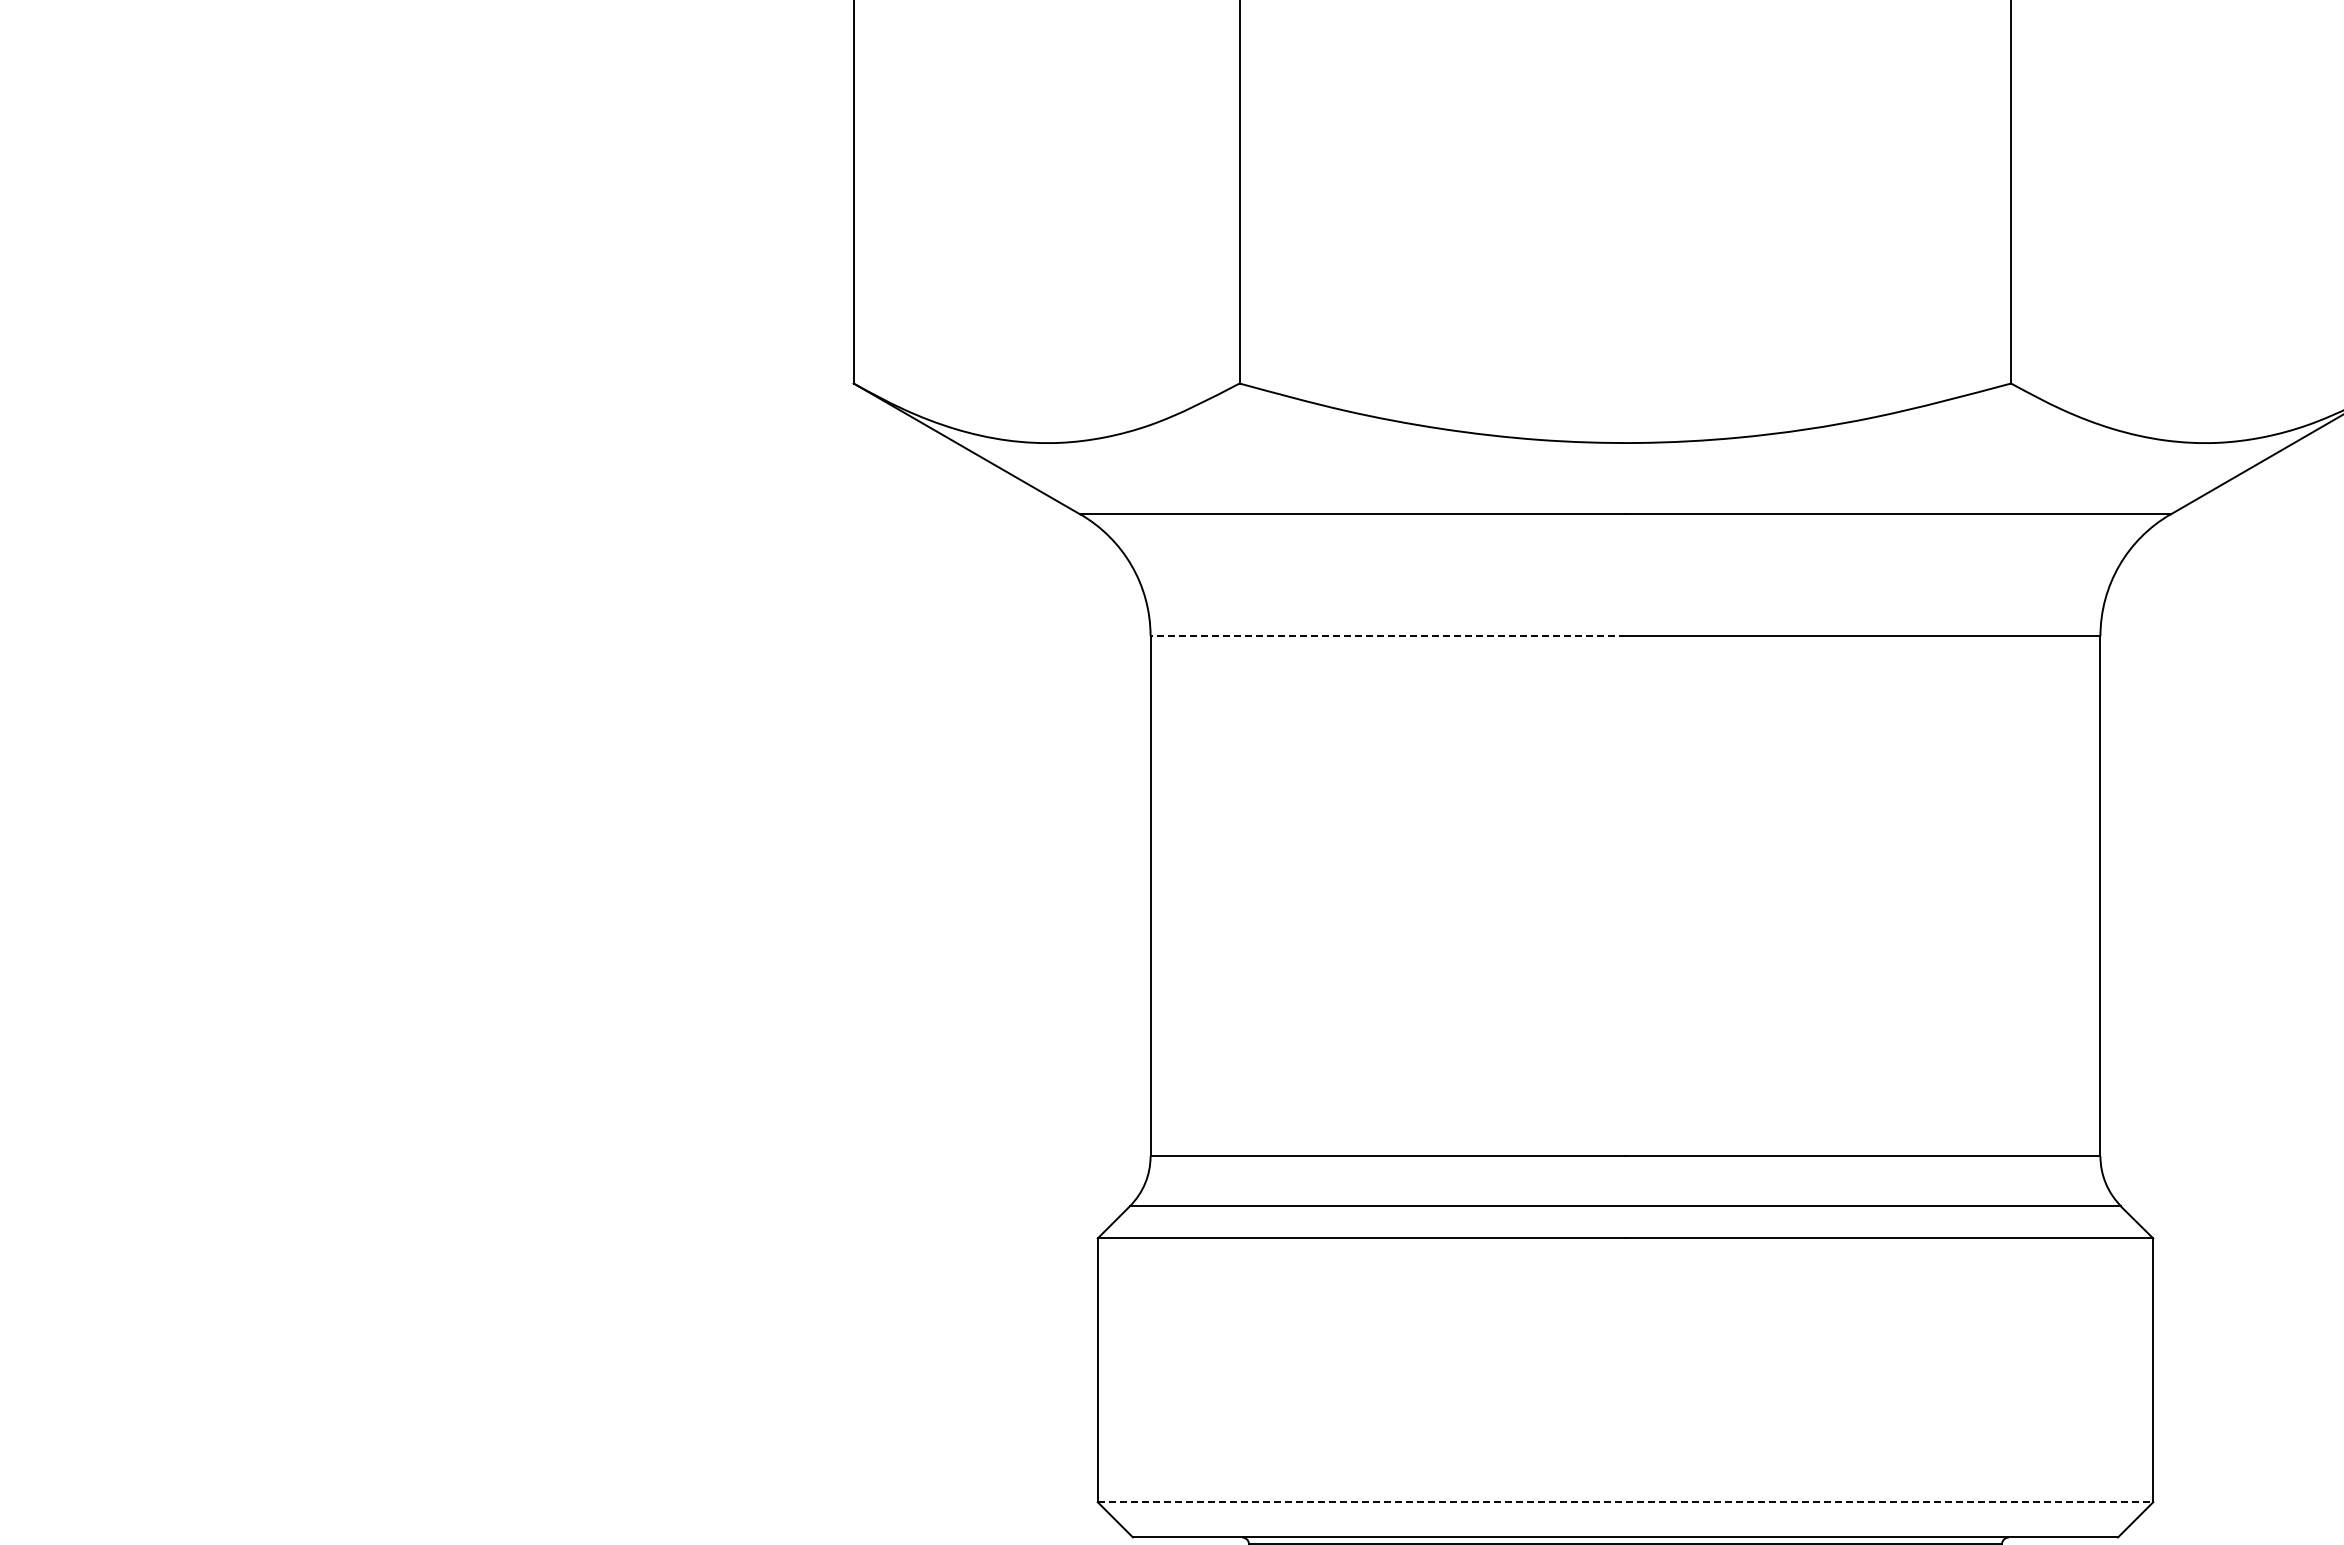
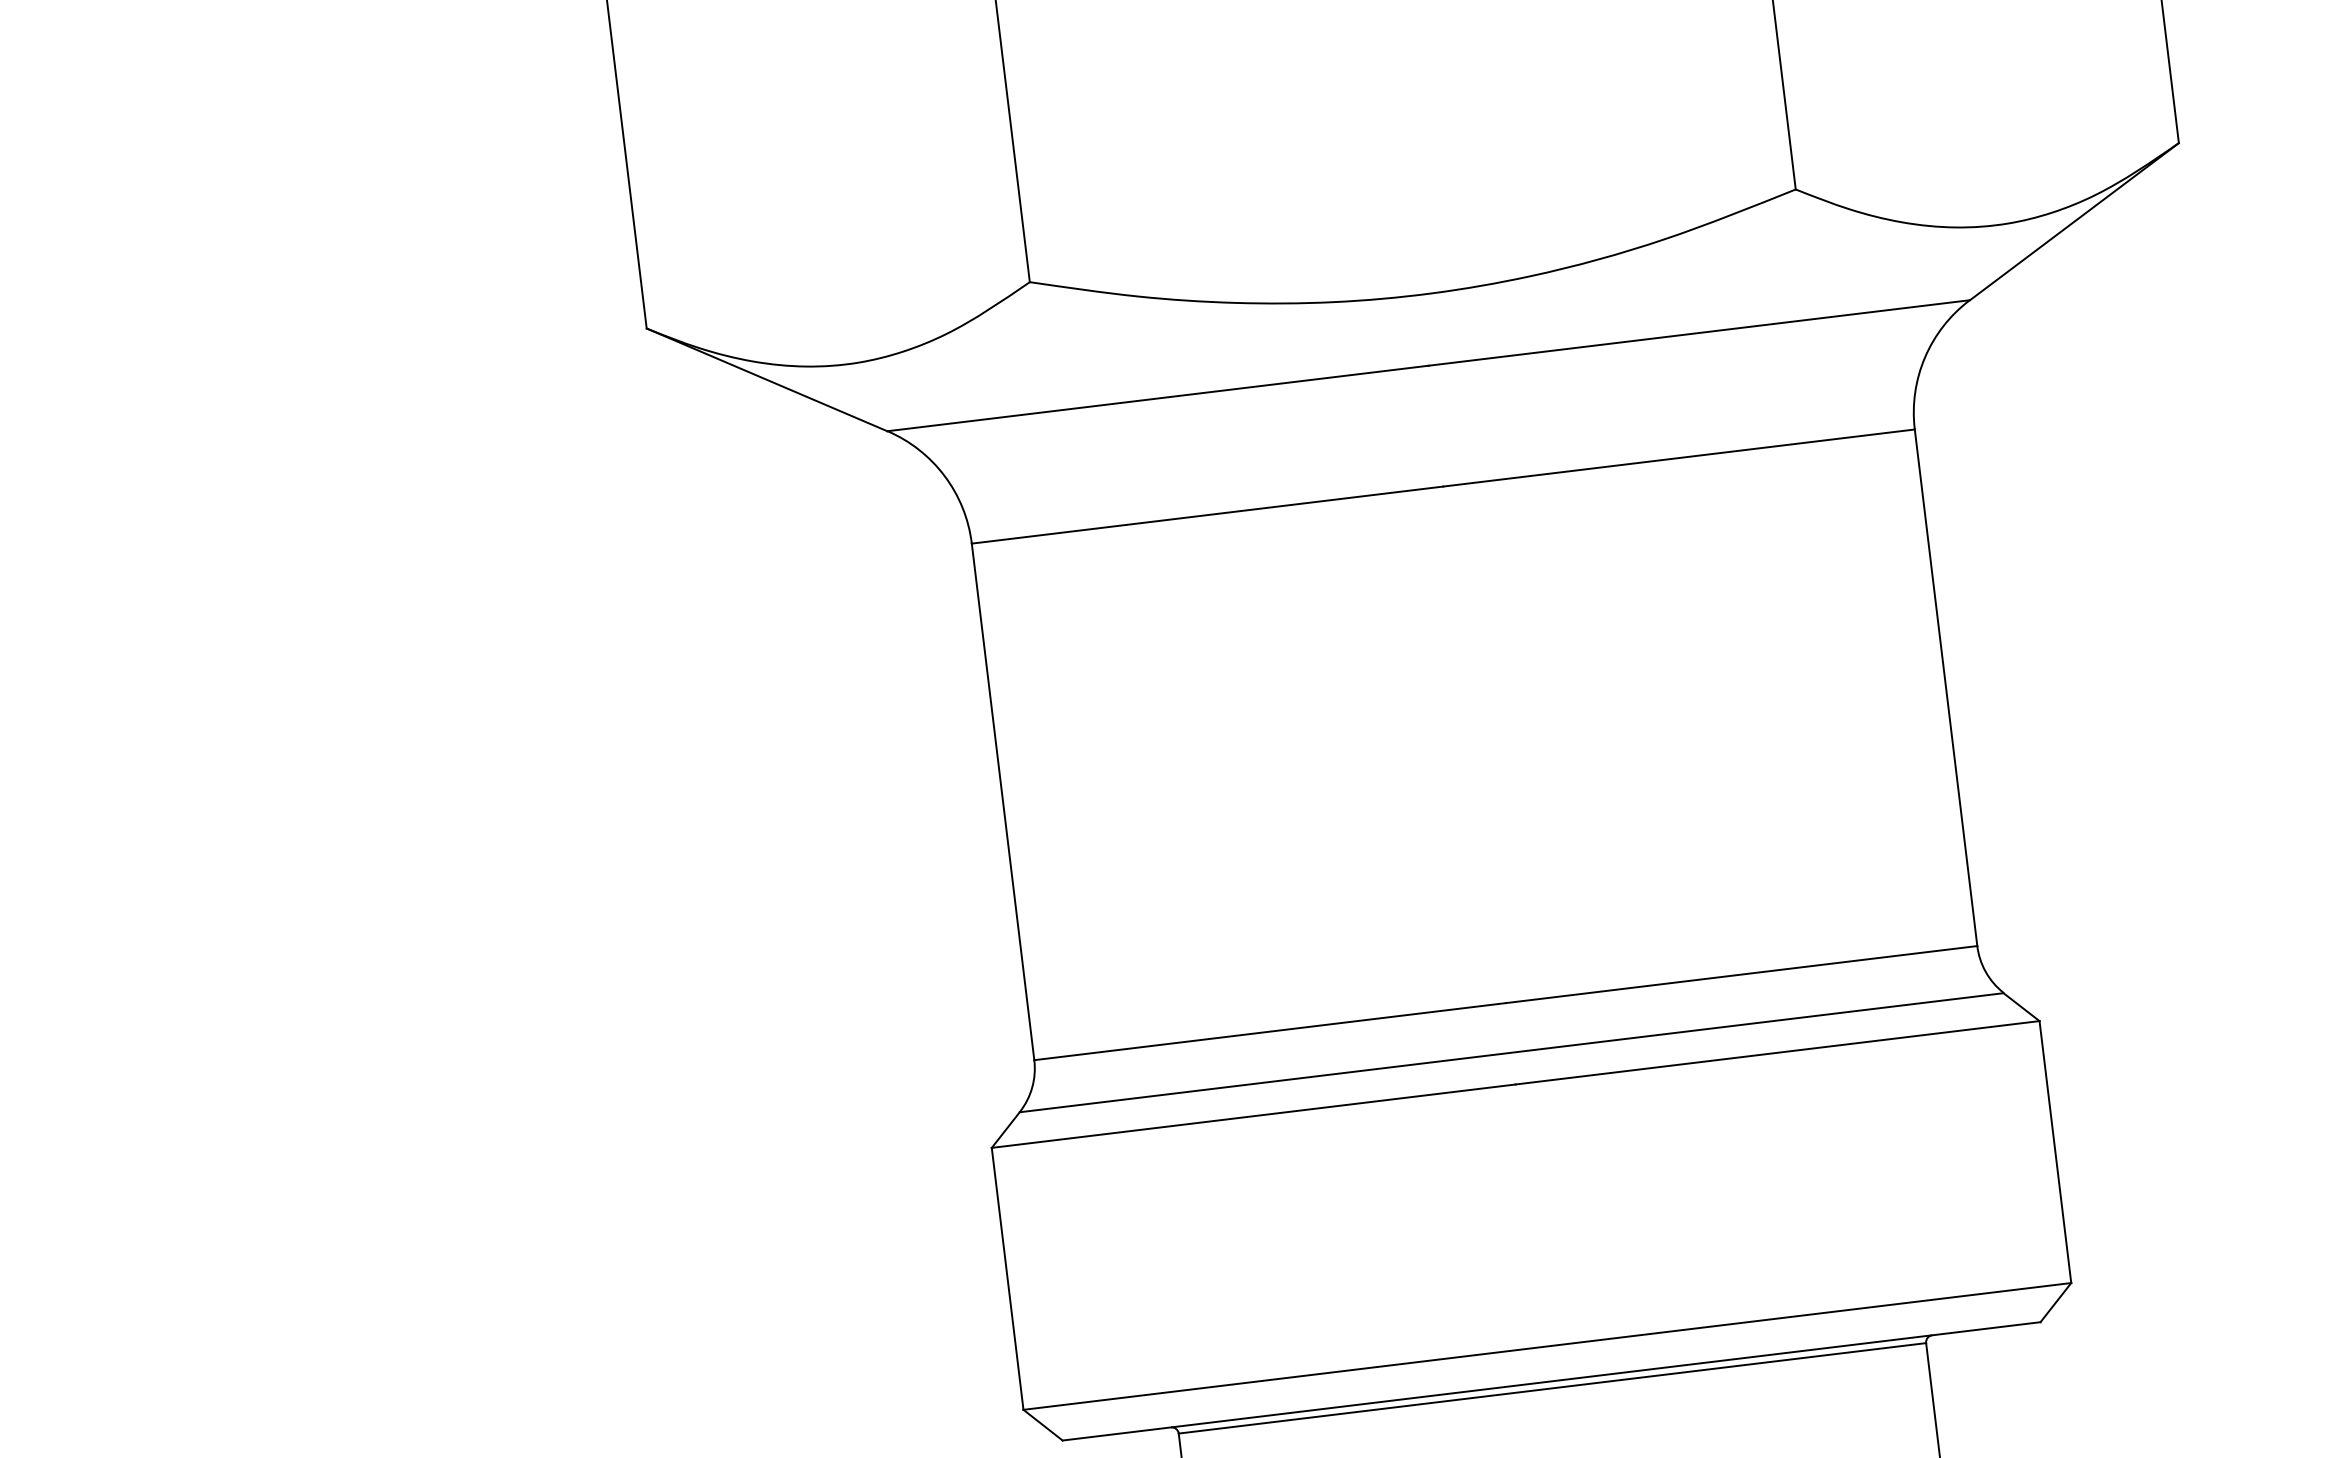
line: (1387, 636) -> (1207, 515), dashed -> solid
line: (1625, 1502) -> (1547, 1346), dashed -> solid

